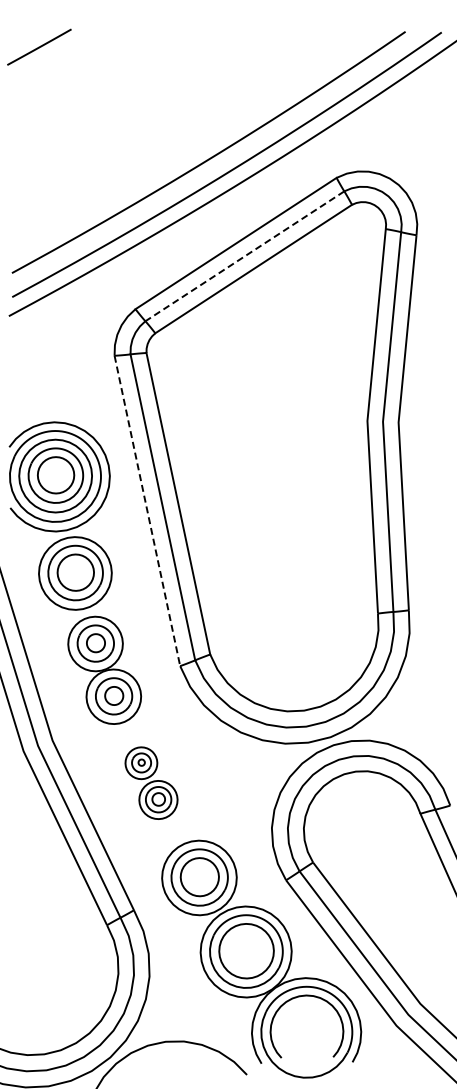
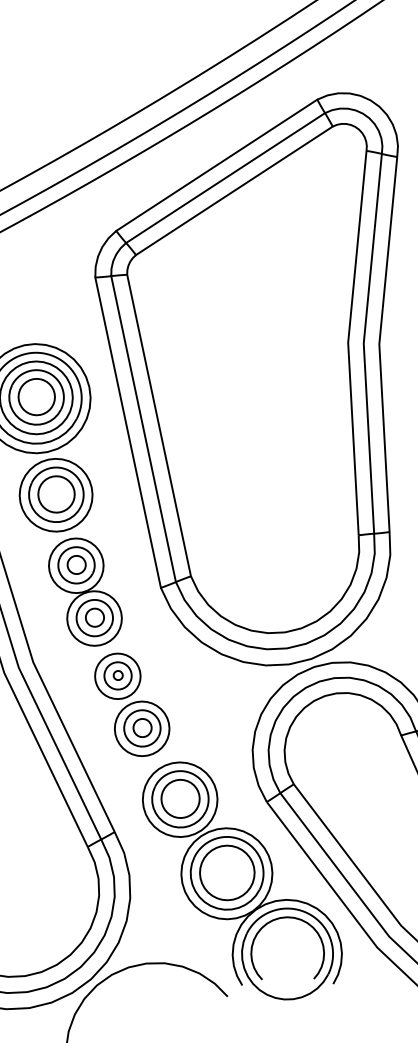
line: (244, 256) -> (225, 178), dashed -> solid
line: (147, 510) -> (128, 432), dashed -> solid
part: (151, 783) -> (132, 705), size x1.43

